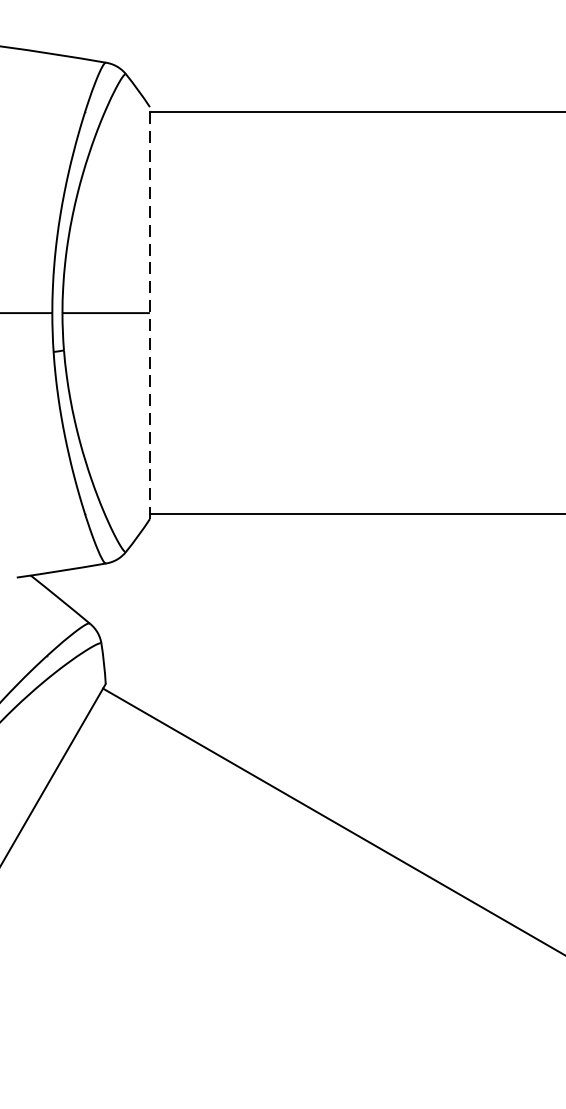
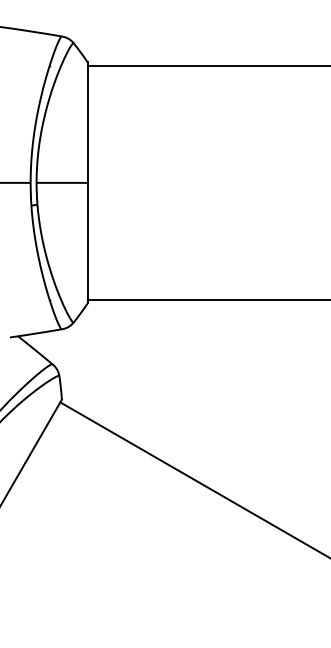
line: (149, 312) -> (87, 182), dashed -> solid

